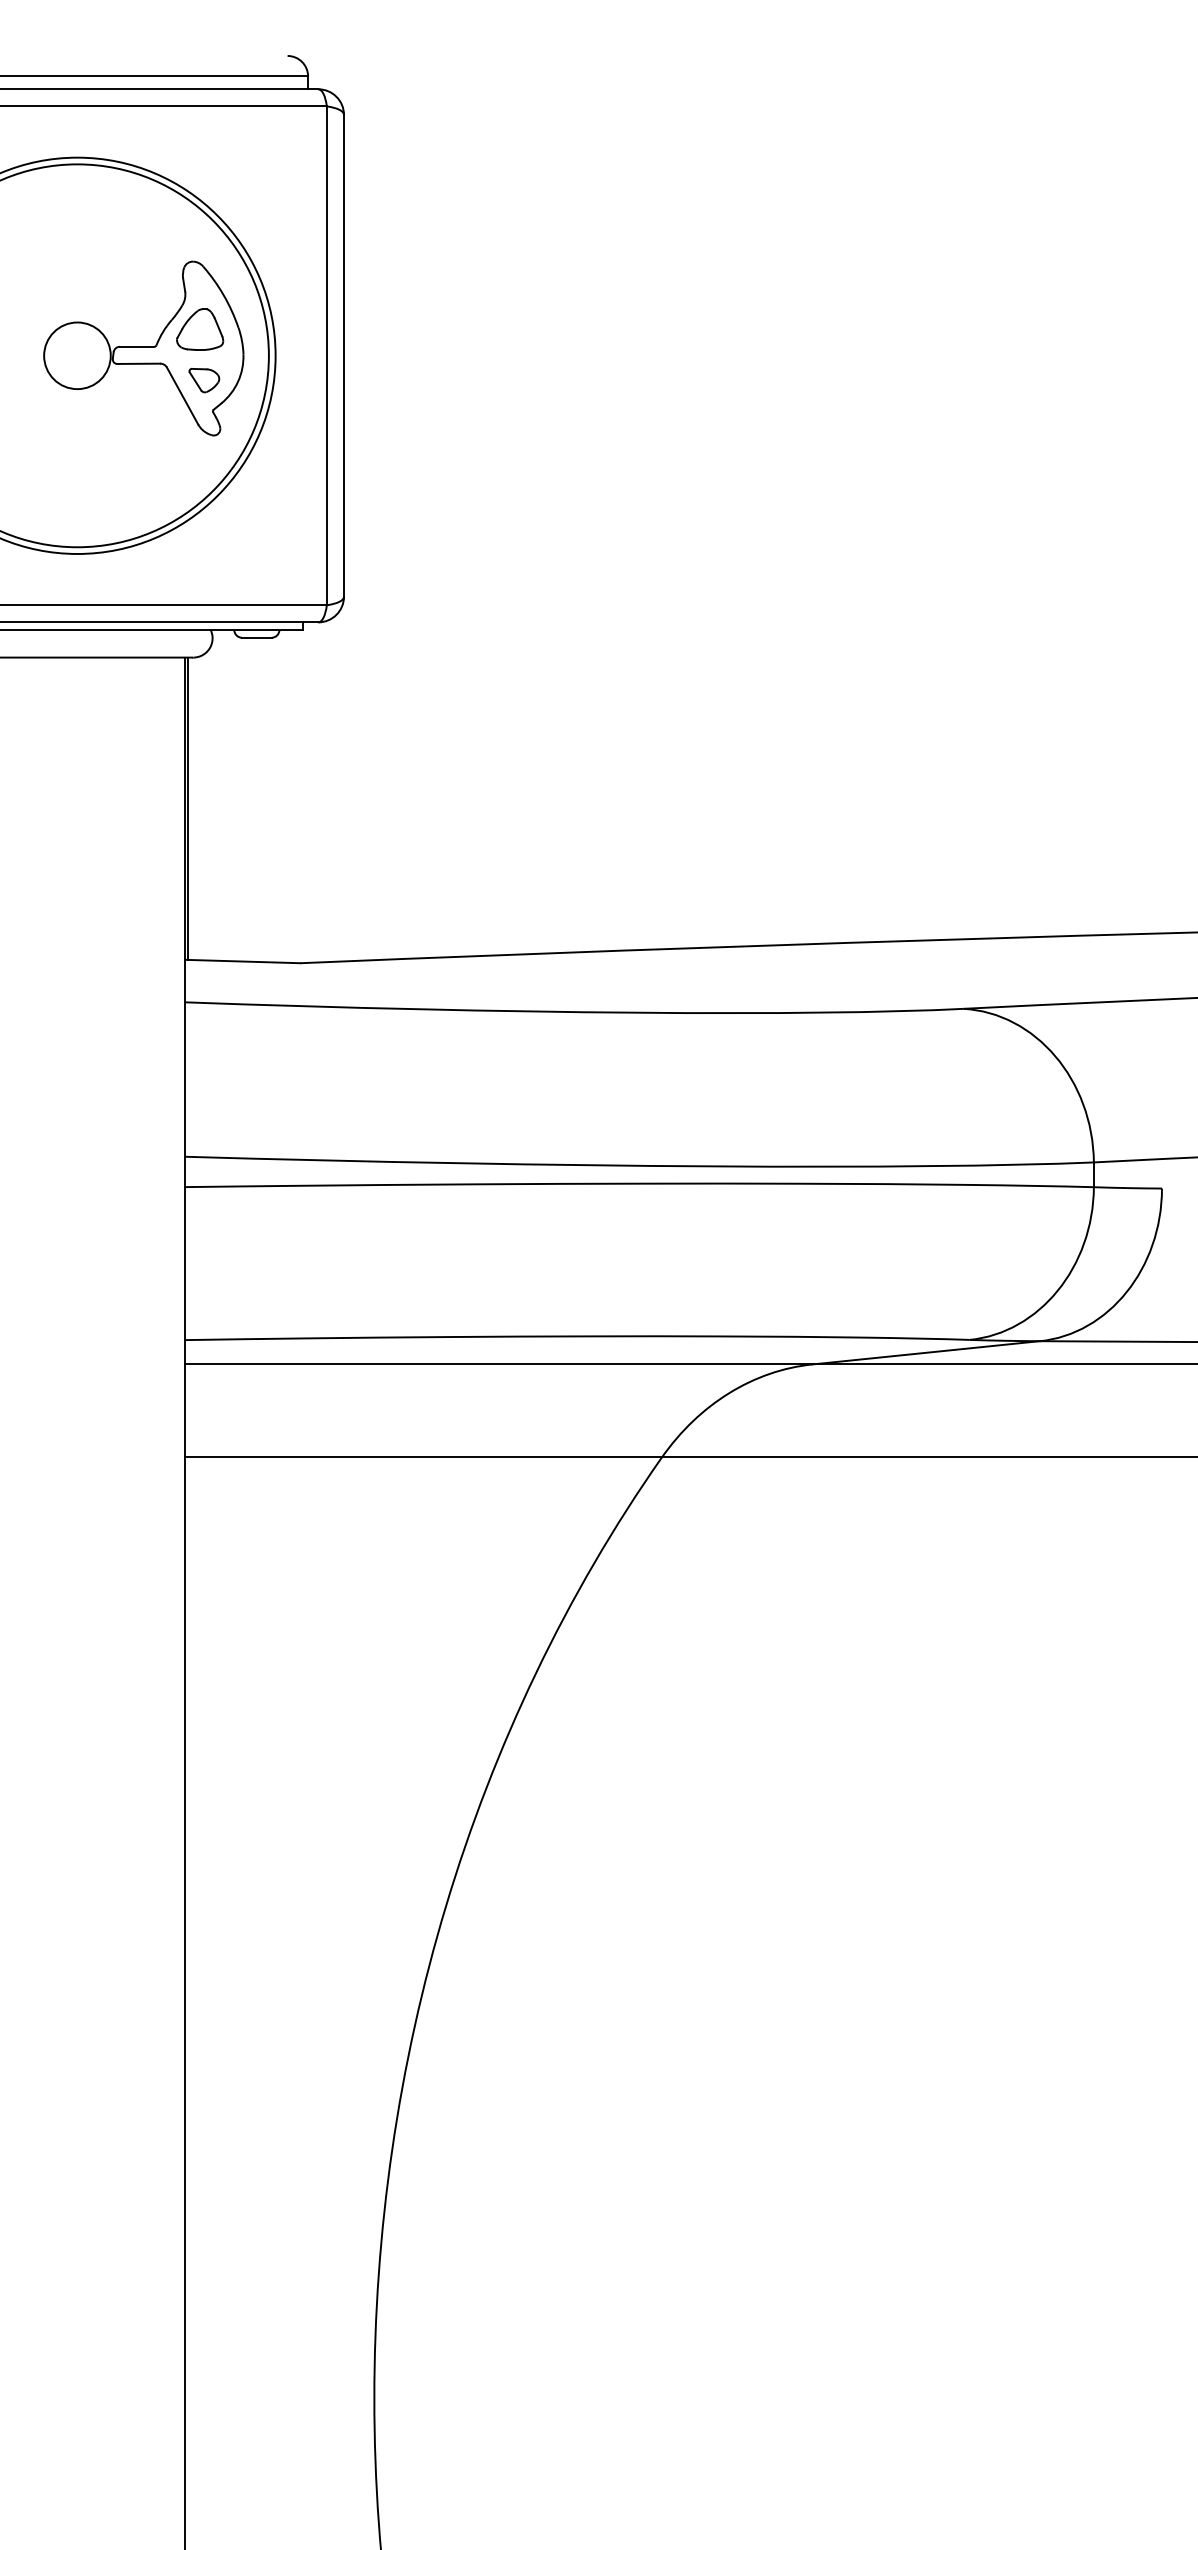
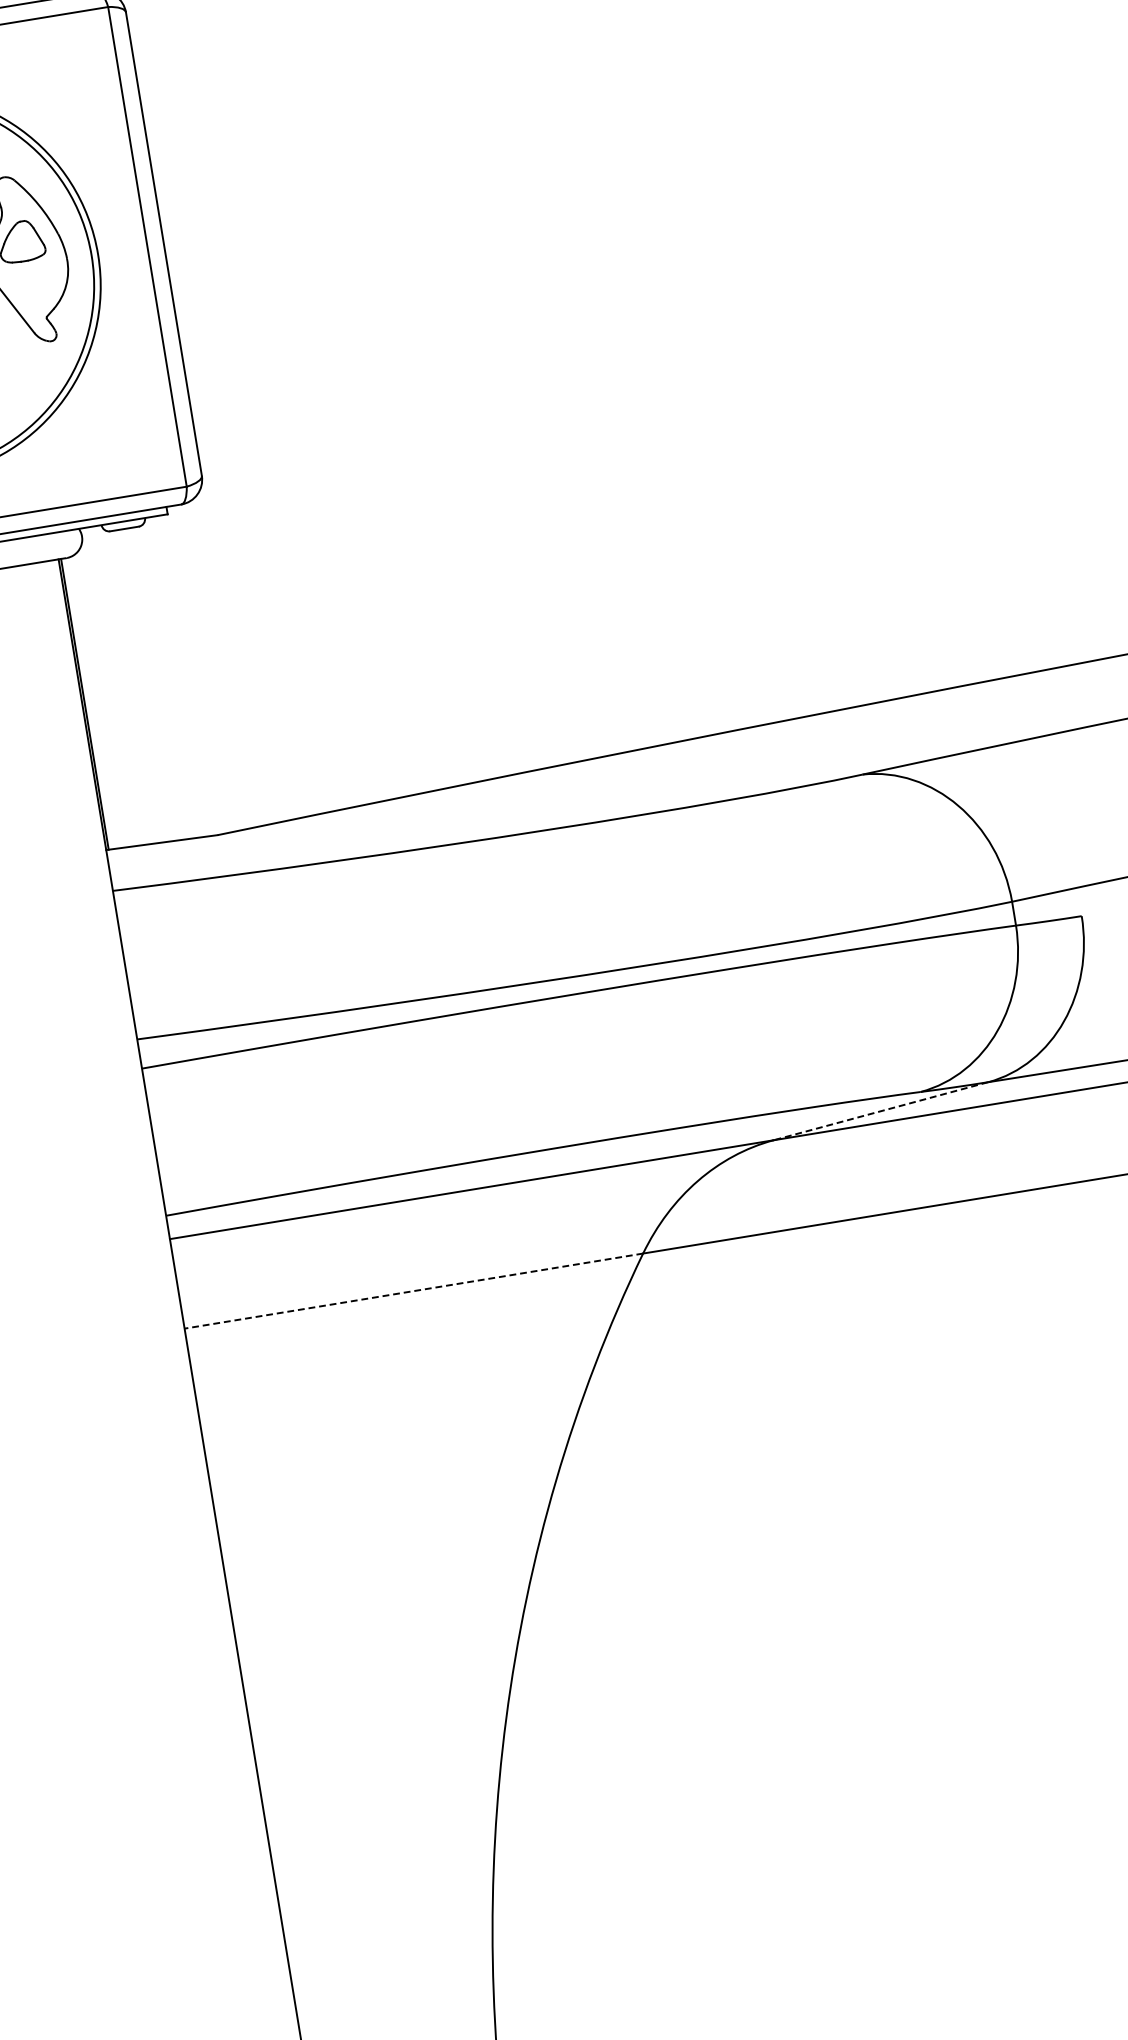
part: (204, 380) -> (33, 289), removed
line: (925, 1352) -> (880, 1111), solid -> dashed
line: (423, 1457) -> (413, 1291), solid -> dashed

